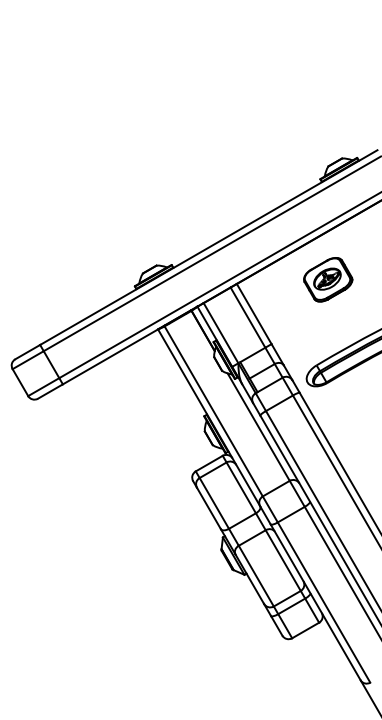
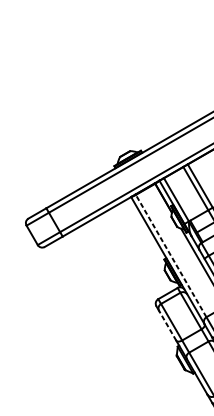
line: (213, 410) -> (171, 255), solid -> dashed
line: (208, 508) -> (167, 325), solid -> dashed

